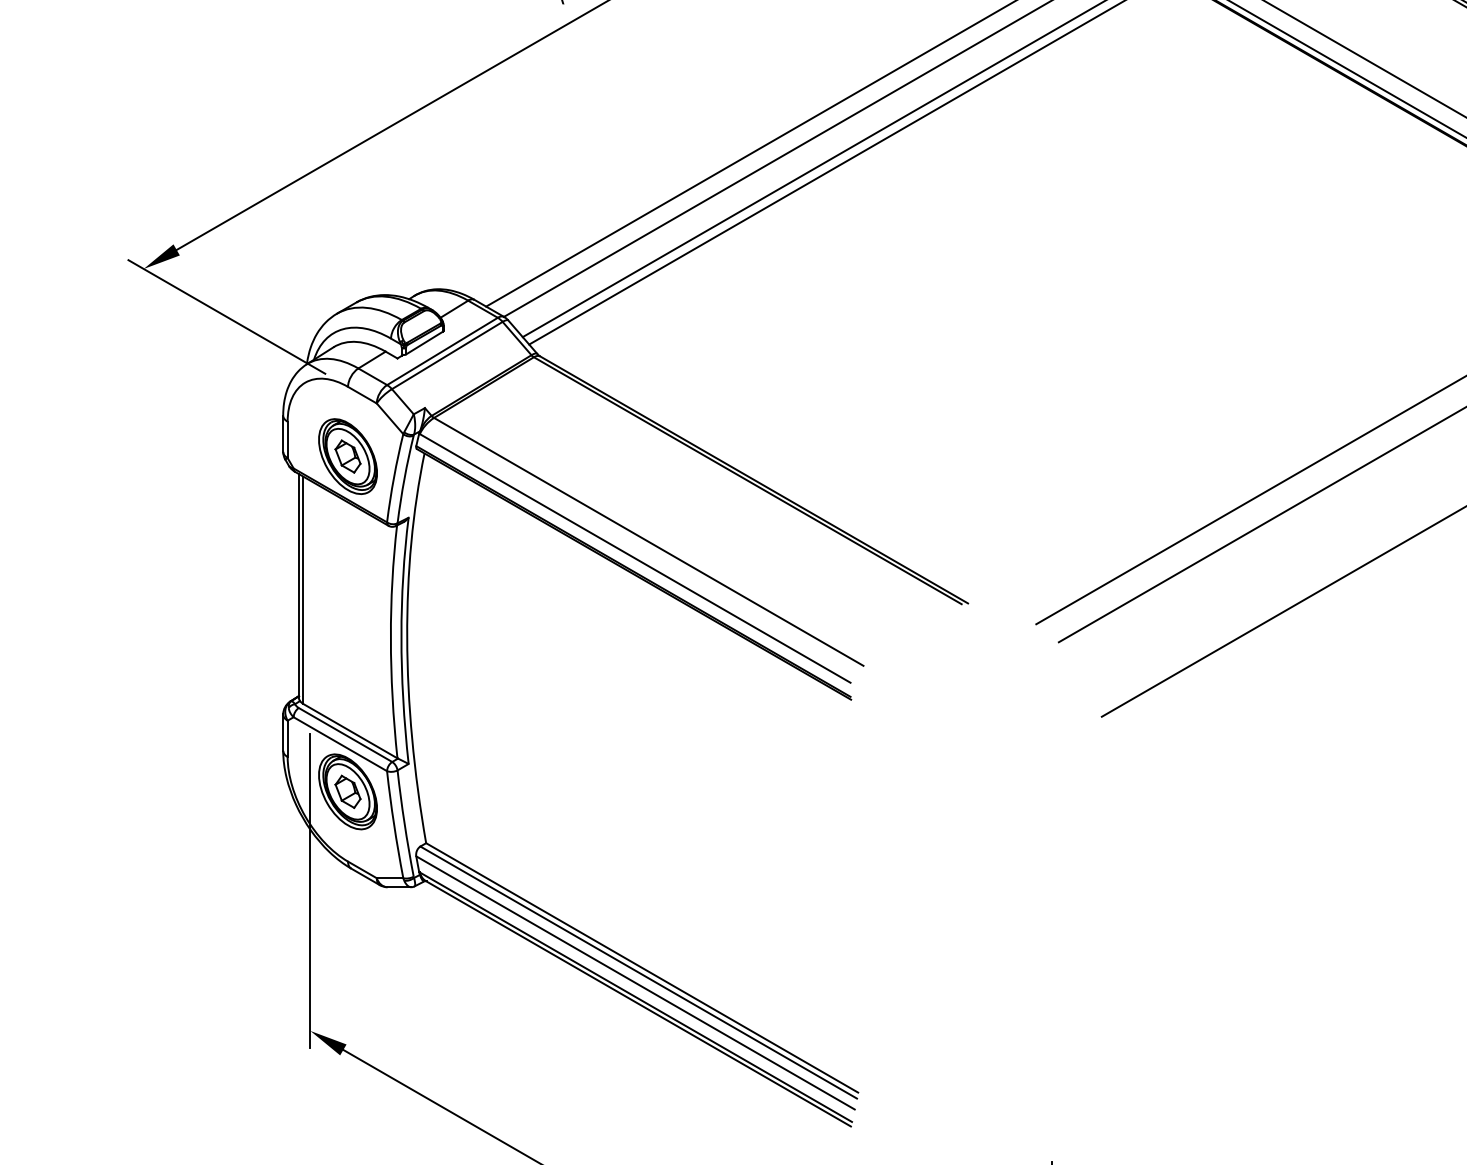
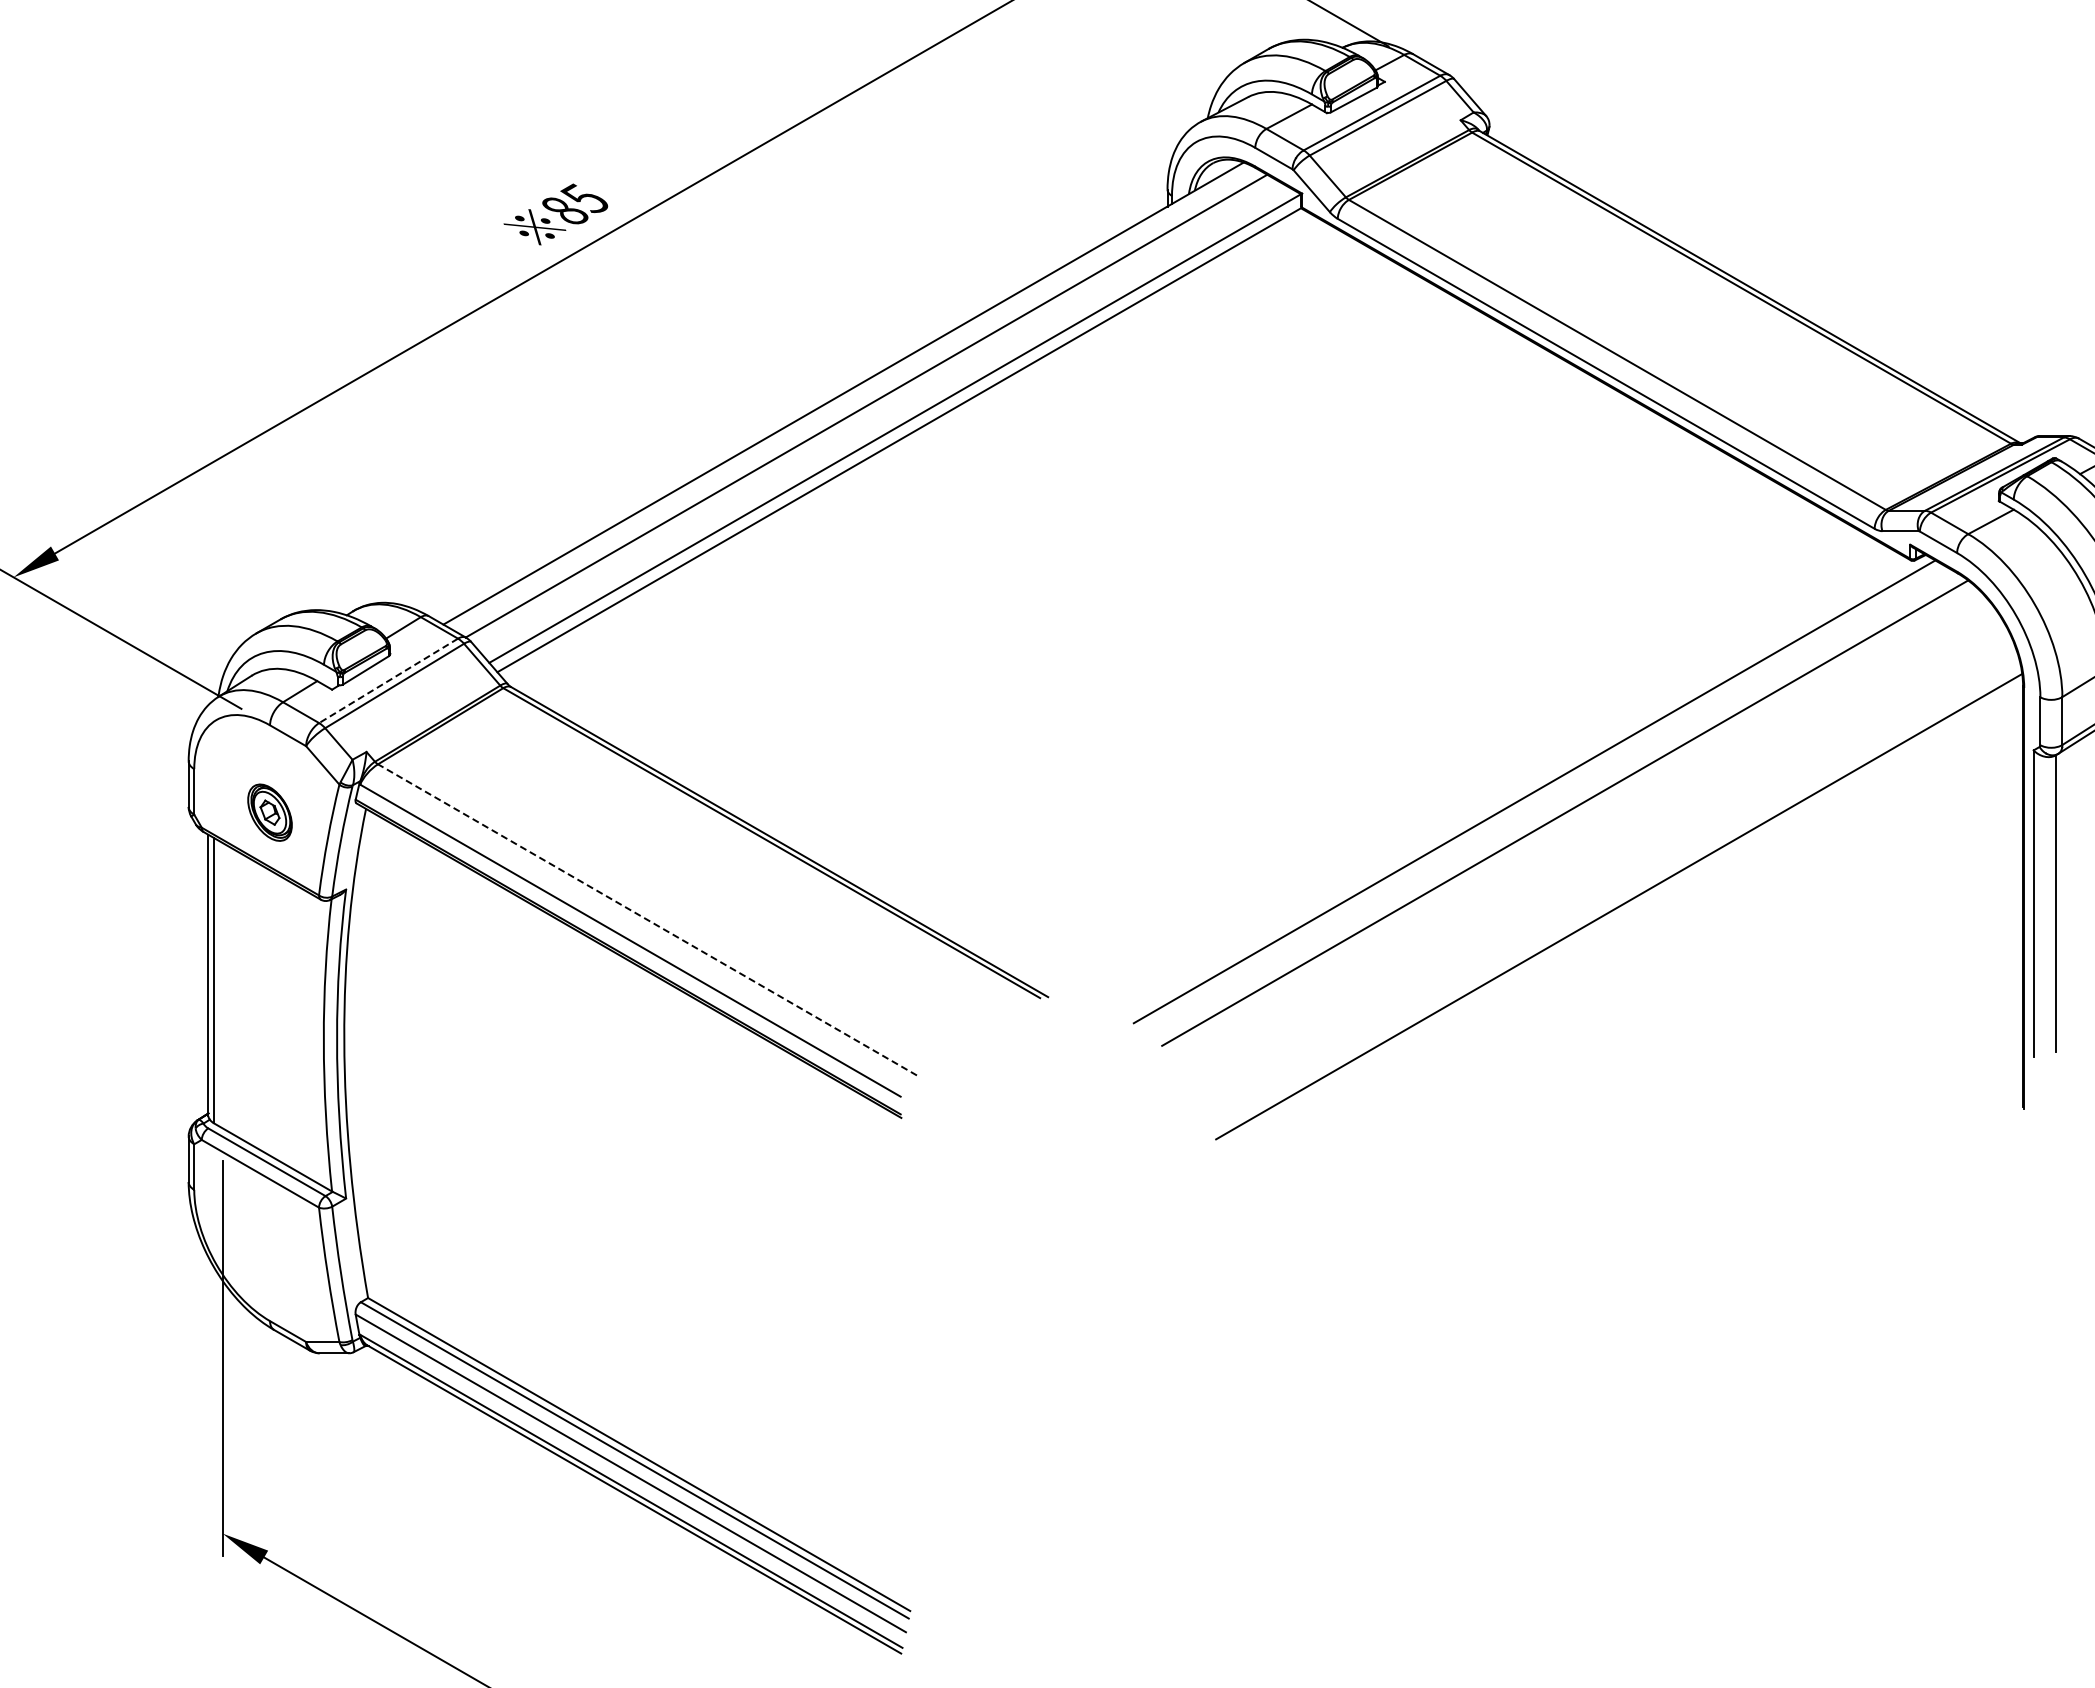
line: (442, 351) -> (388, 681), solid -> dashed
part: (347, 456) -> (269, 812), size x0.6
line: (648, 541) -> (647, 919), solid -> dashed
part: (347, 791) -> (269, 1233), removed

